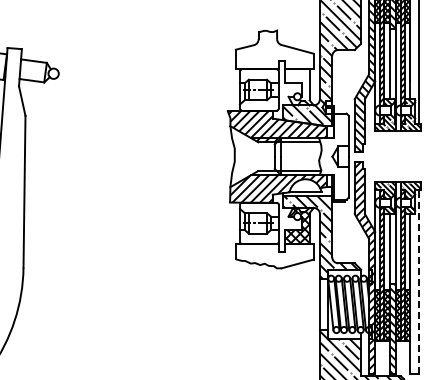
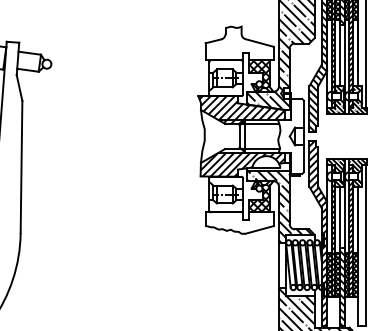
hatch: (298, 87) -> (260, 76), added
line: (419, 281) -> (365, 245), dashed -> solid

